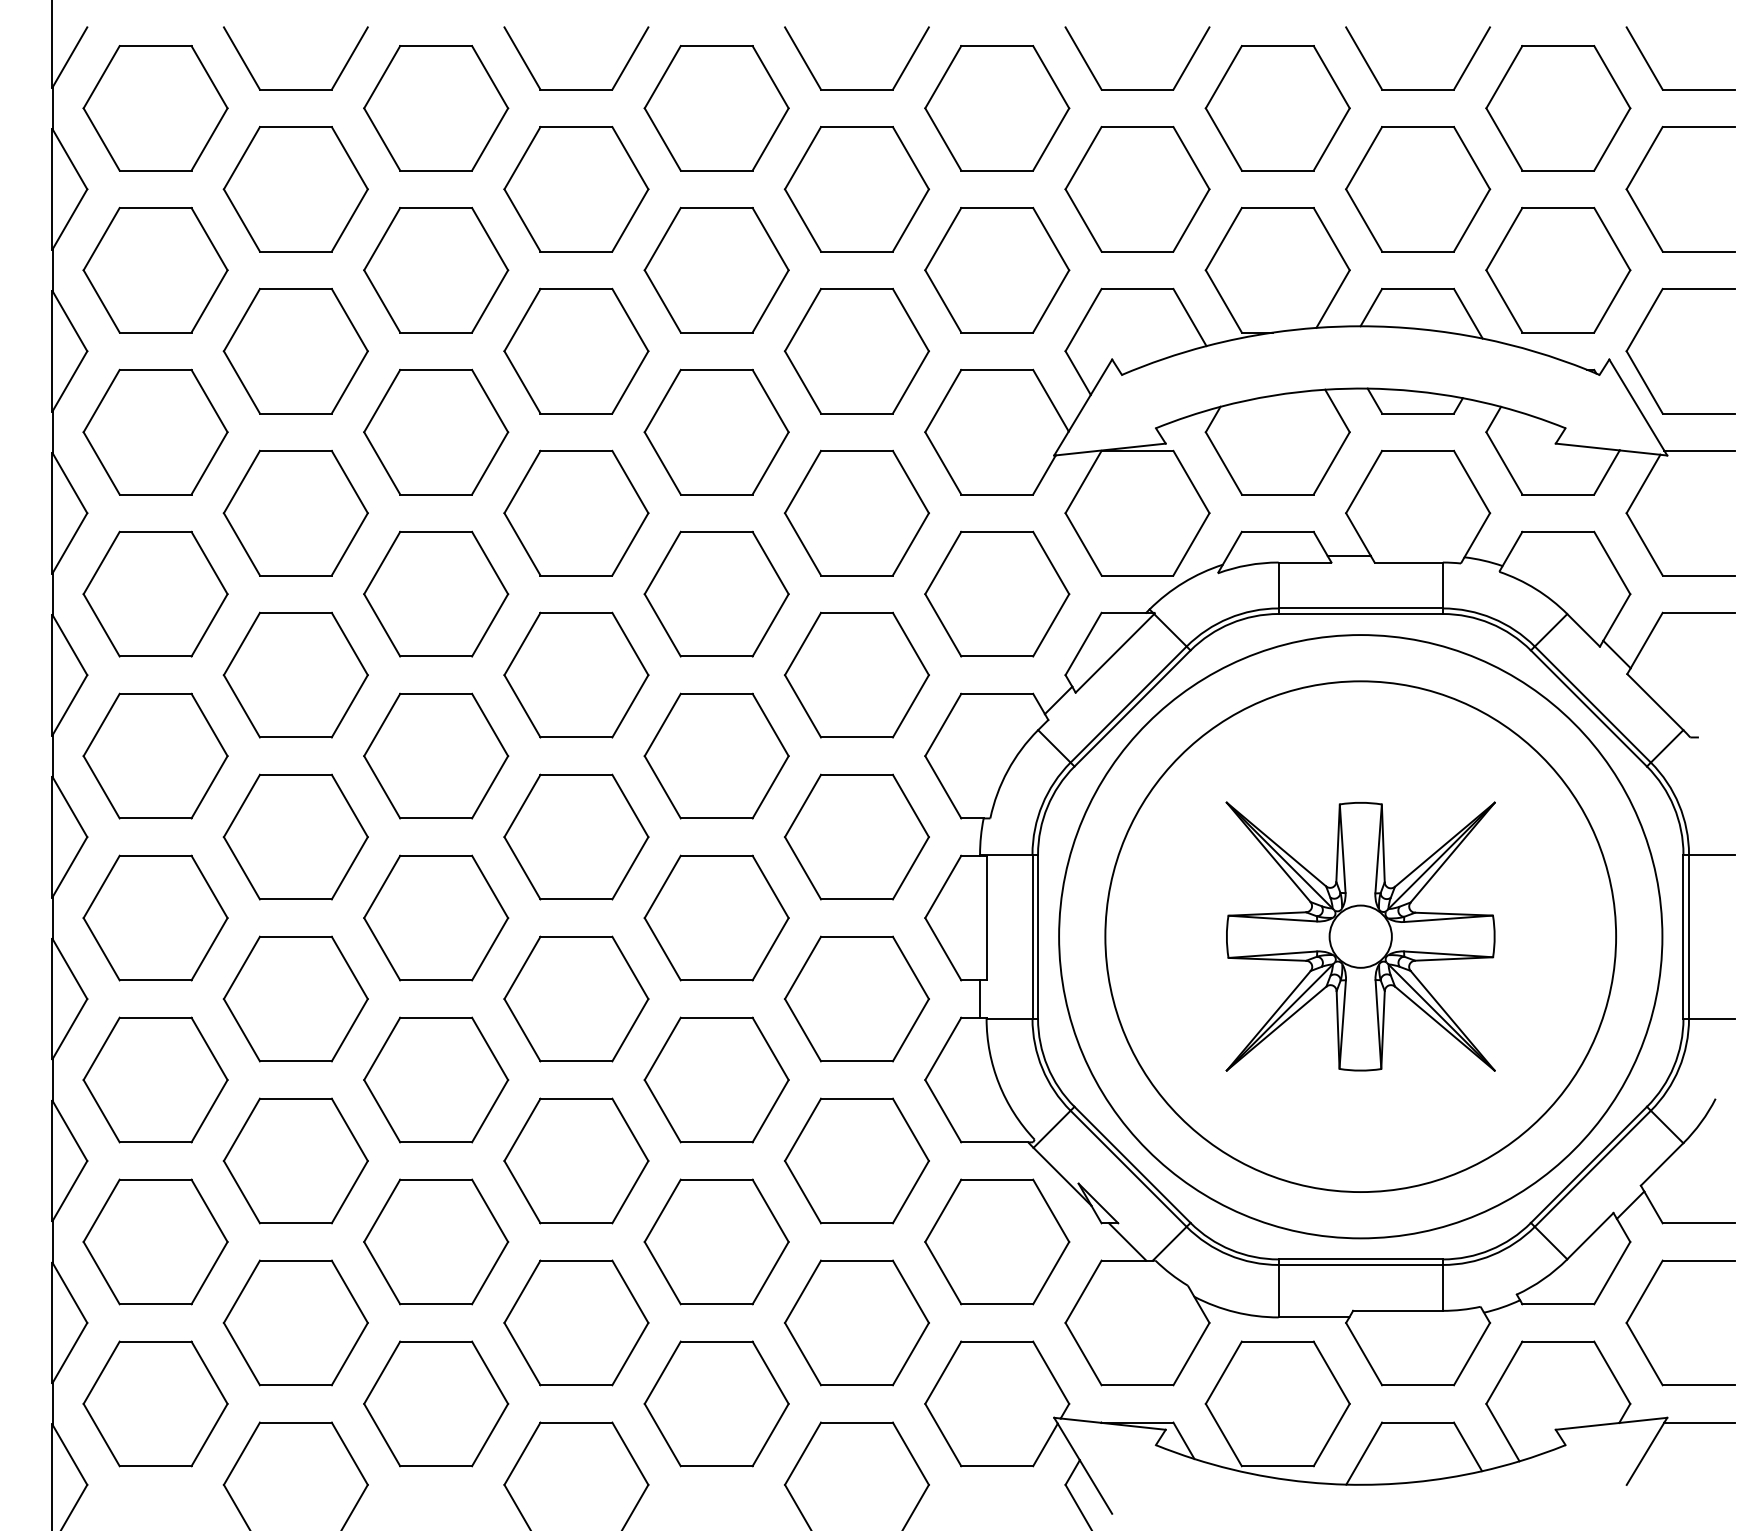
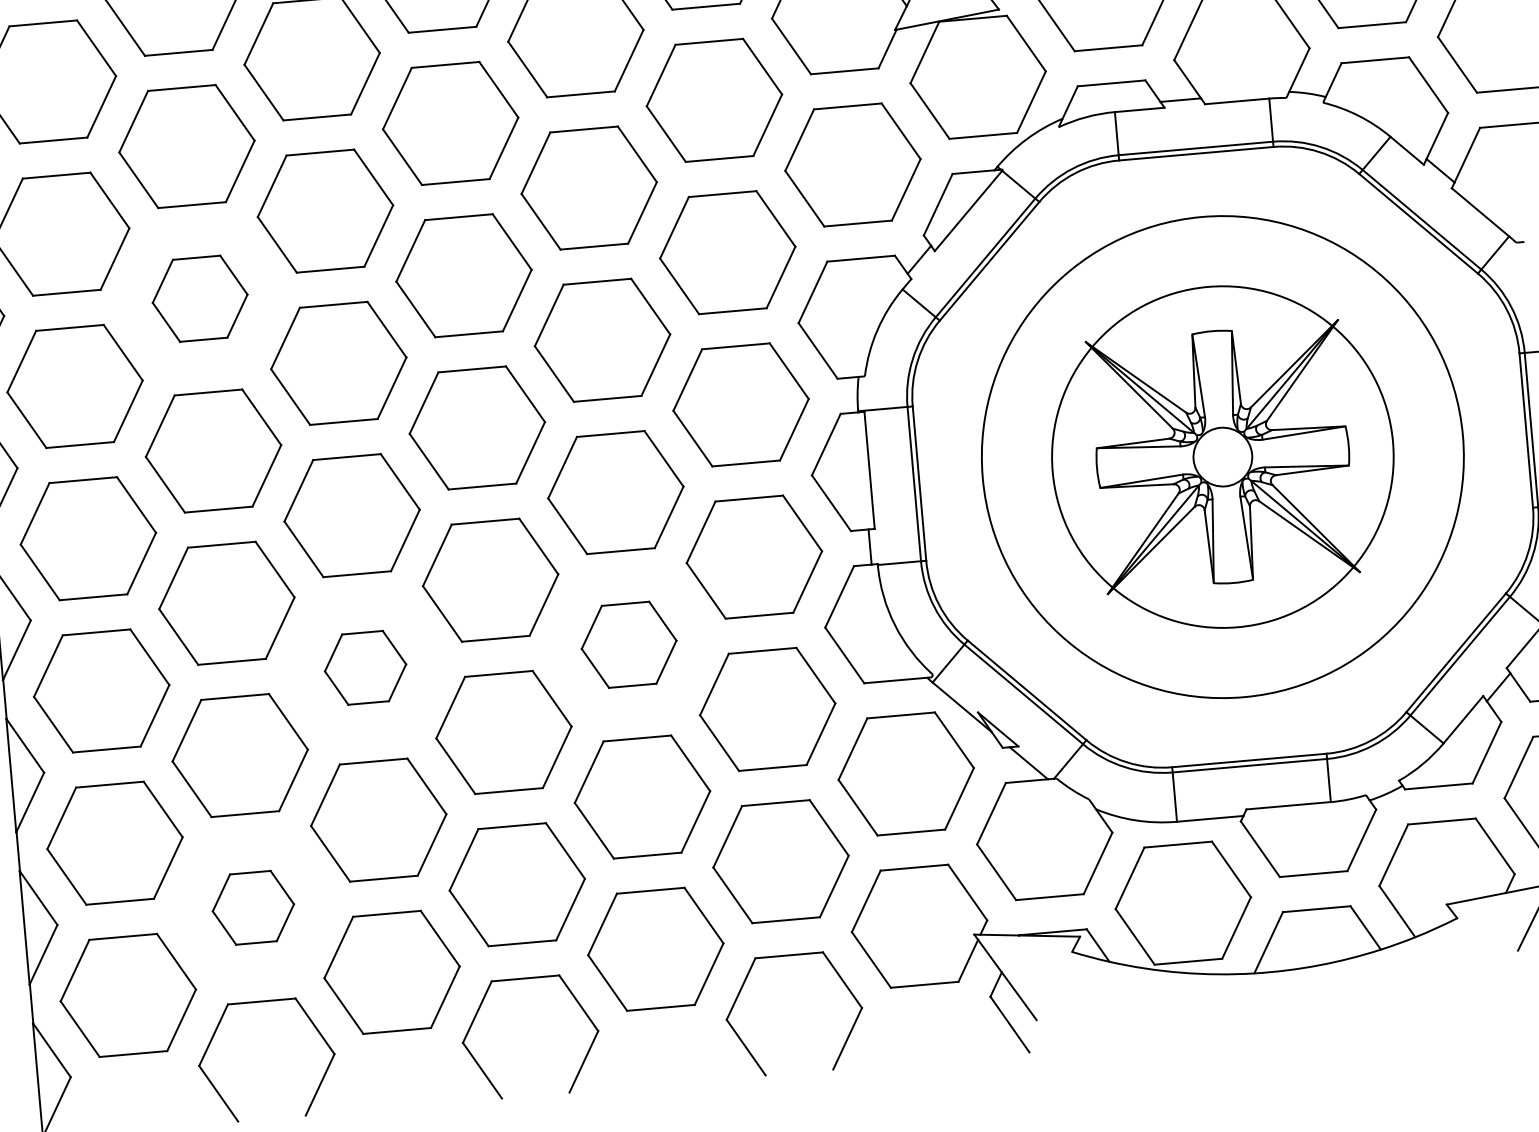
part: (295, 674) -> (199, 298), size x0.7
circle: (1360, 936) -> (1222, 456), size x0.6
part: (436, 1079) -> (365, 667), size x0.6
part: (716, 1079) -> (628, 644), size x0.7
part: (295, 1322) -> (253, 907), size x0.6

